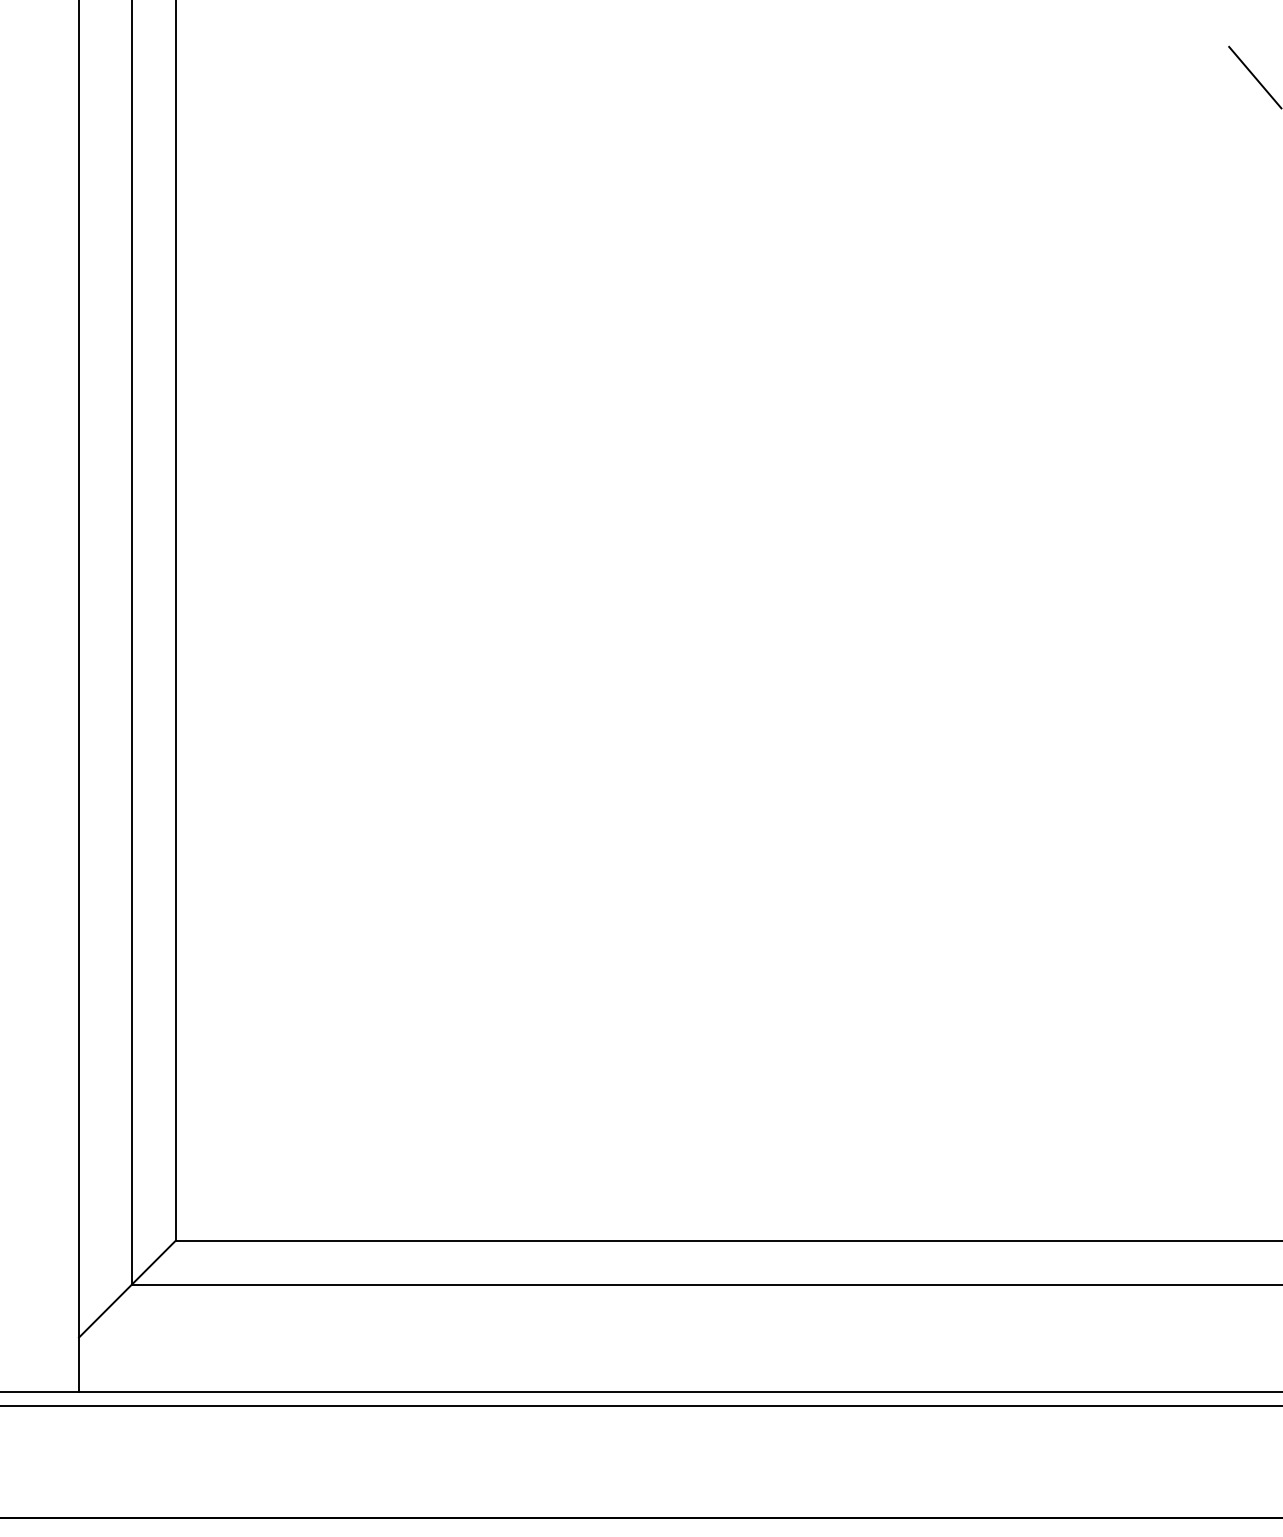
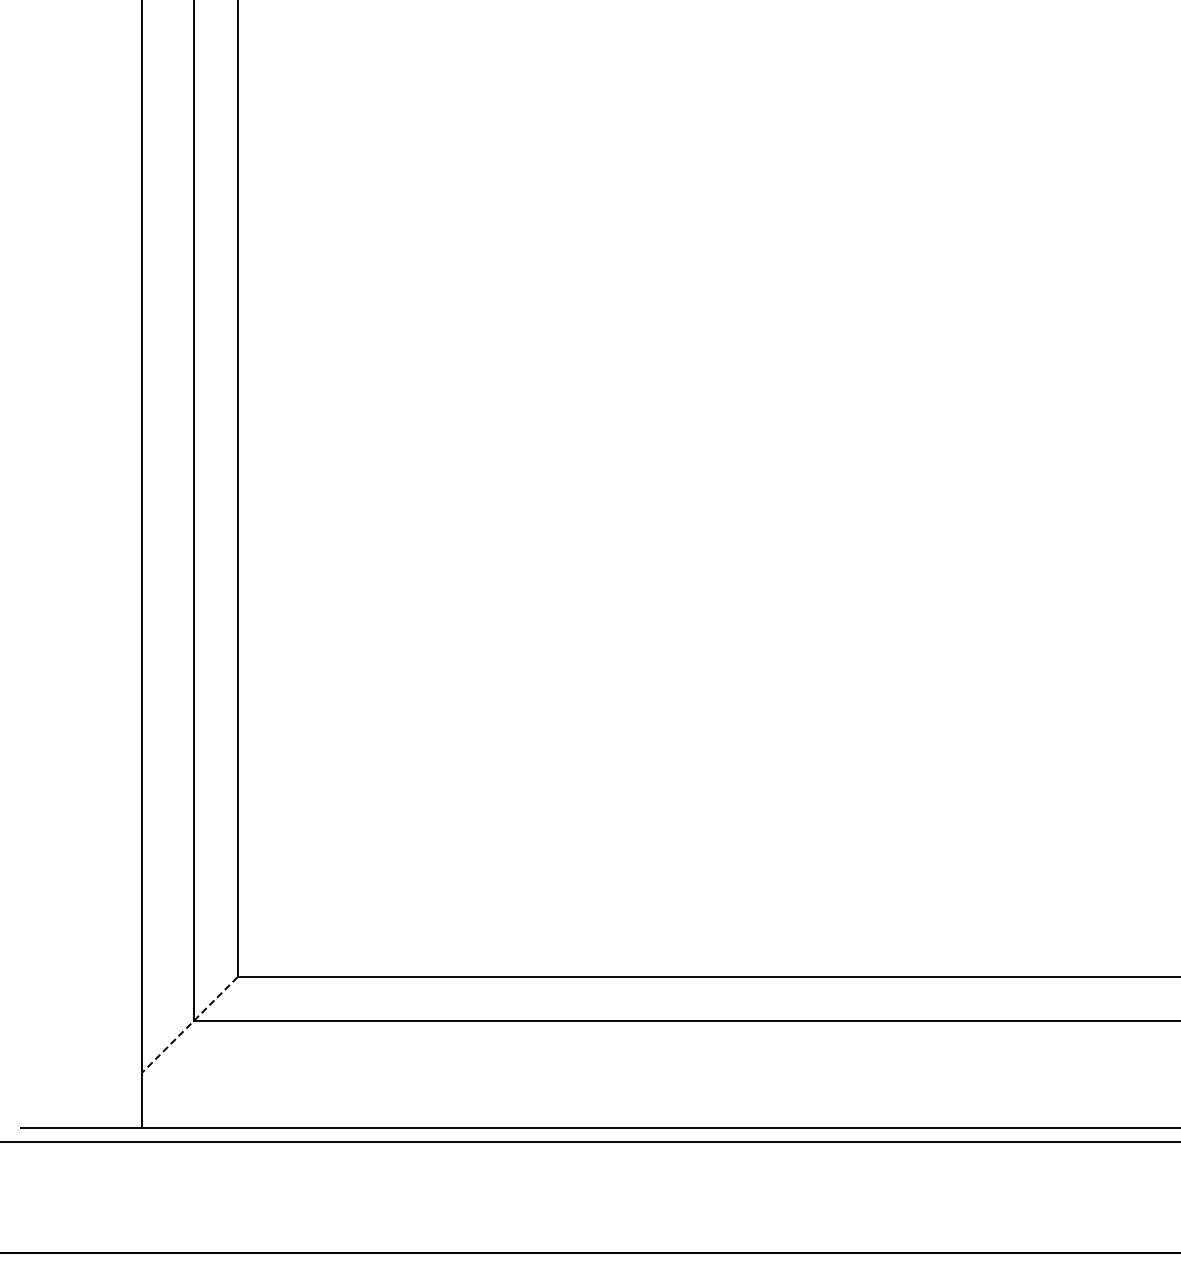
line: (126, 1289) -> (188, 1025), solid -> dashed

